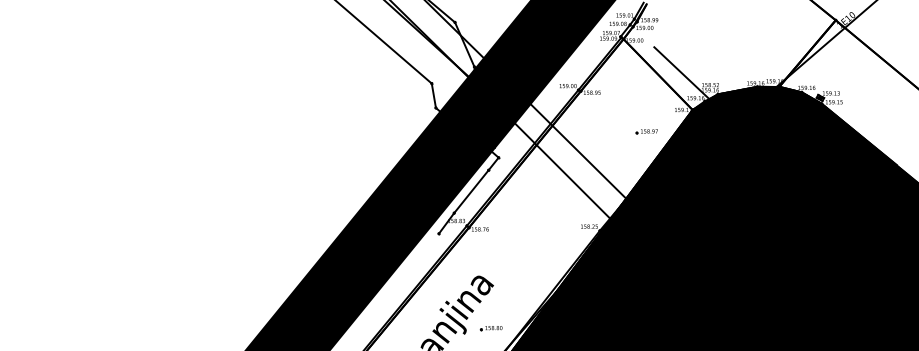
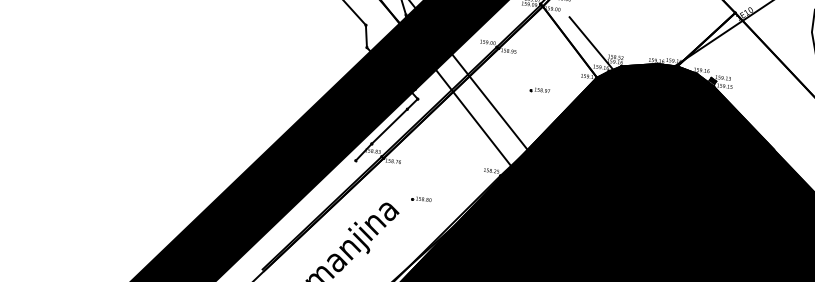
part: (646, 131) -> (539, 90), moved
part: (490, 328) -> (420, 199), moved

